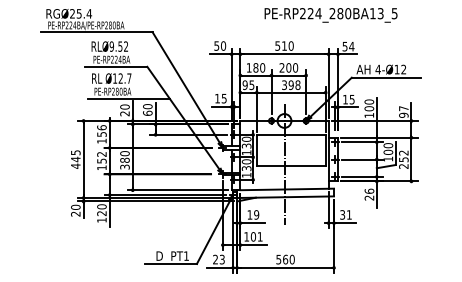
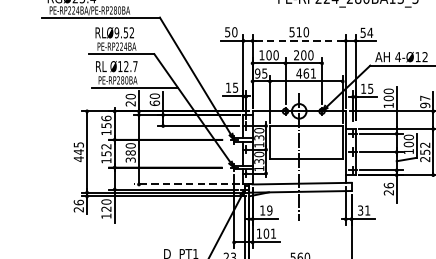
line: (284, 54) -> (299, 41), solid -> dashed
text: (255, 67) -> (268, 54), 180 -> 100
text: (290, 85) -> (305, 73), 398 -> 461
line: (177, 190) -> (186, 184), solid -> dashed
text: (75, 206) -> (78, 201), 20 -> 26

